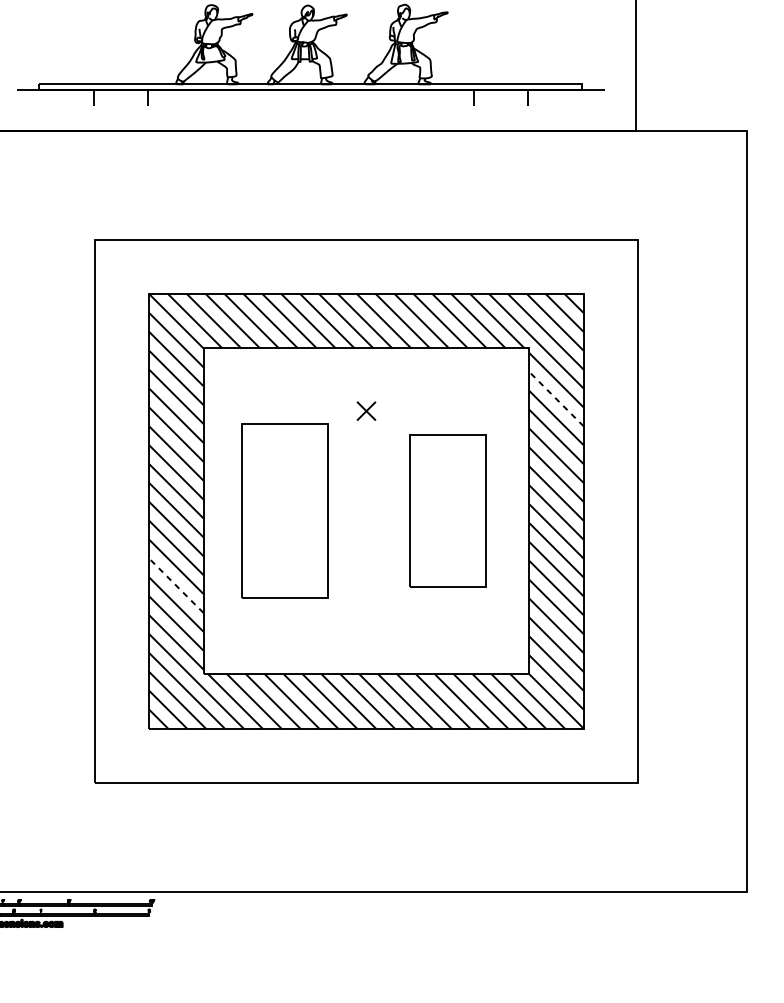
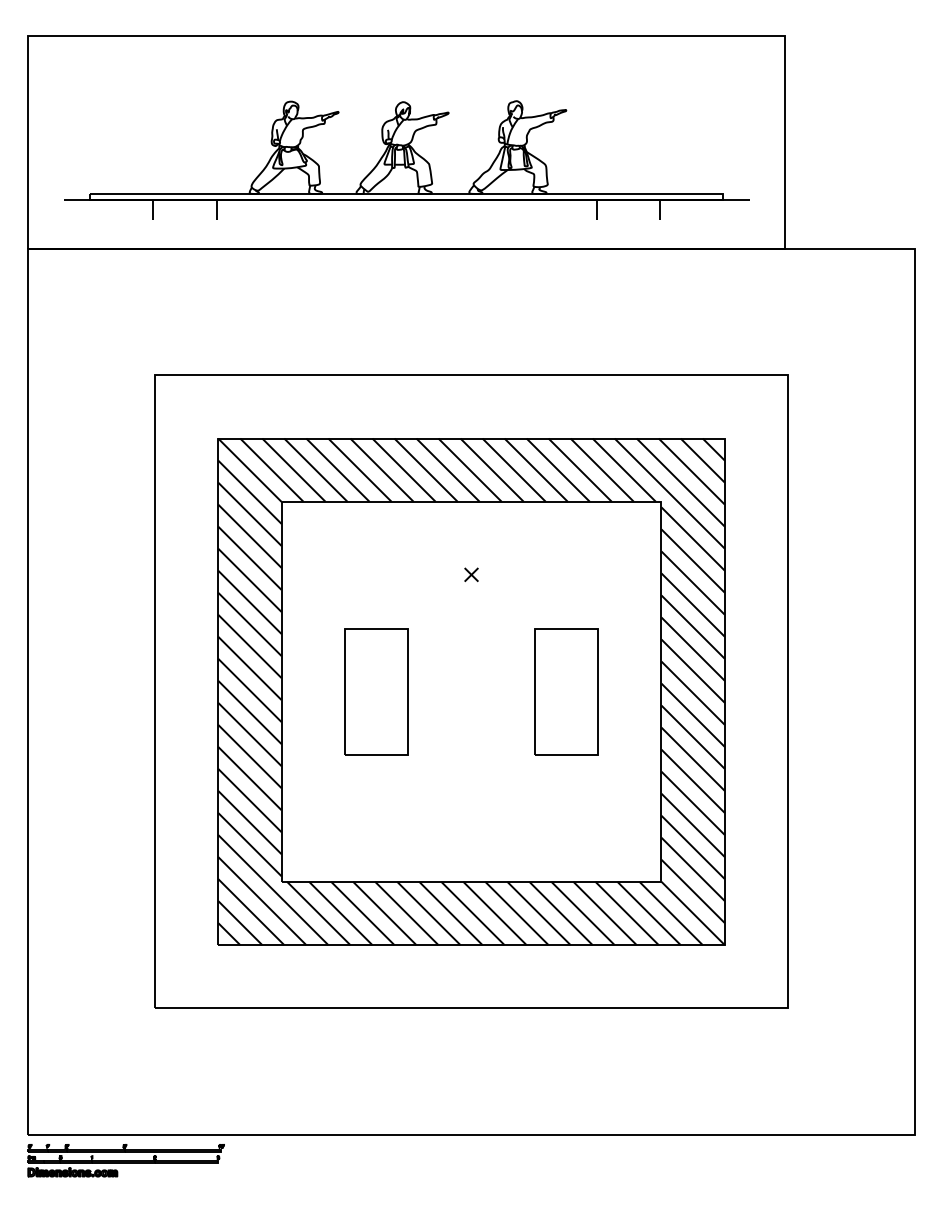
line: (556, 399) -> (693, 561), dashed -> solid
part: (366, 410) -> (471, 574), size x0.62
part: (284, 511) -> (376, 691), size x0.62
part: (447, 511) -> (566, 691), size x0.71
line: (176, 585) -> (249, 778), dashed -> solid

